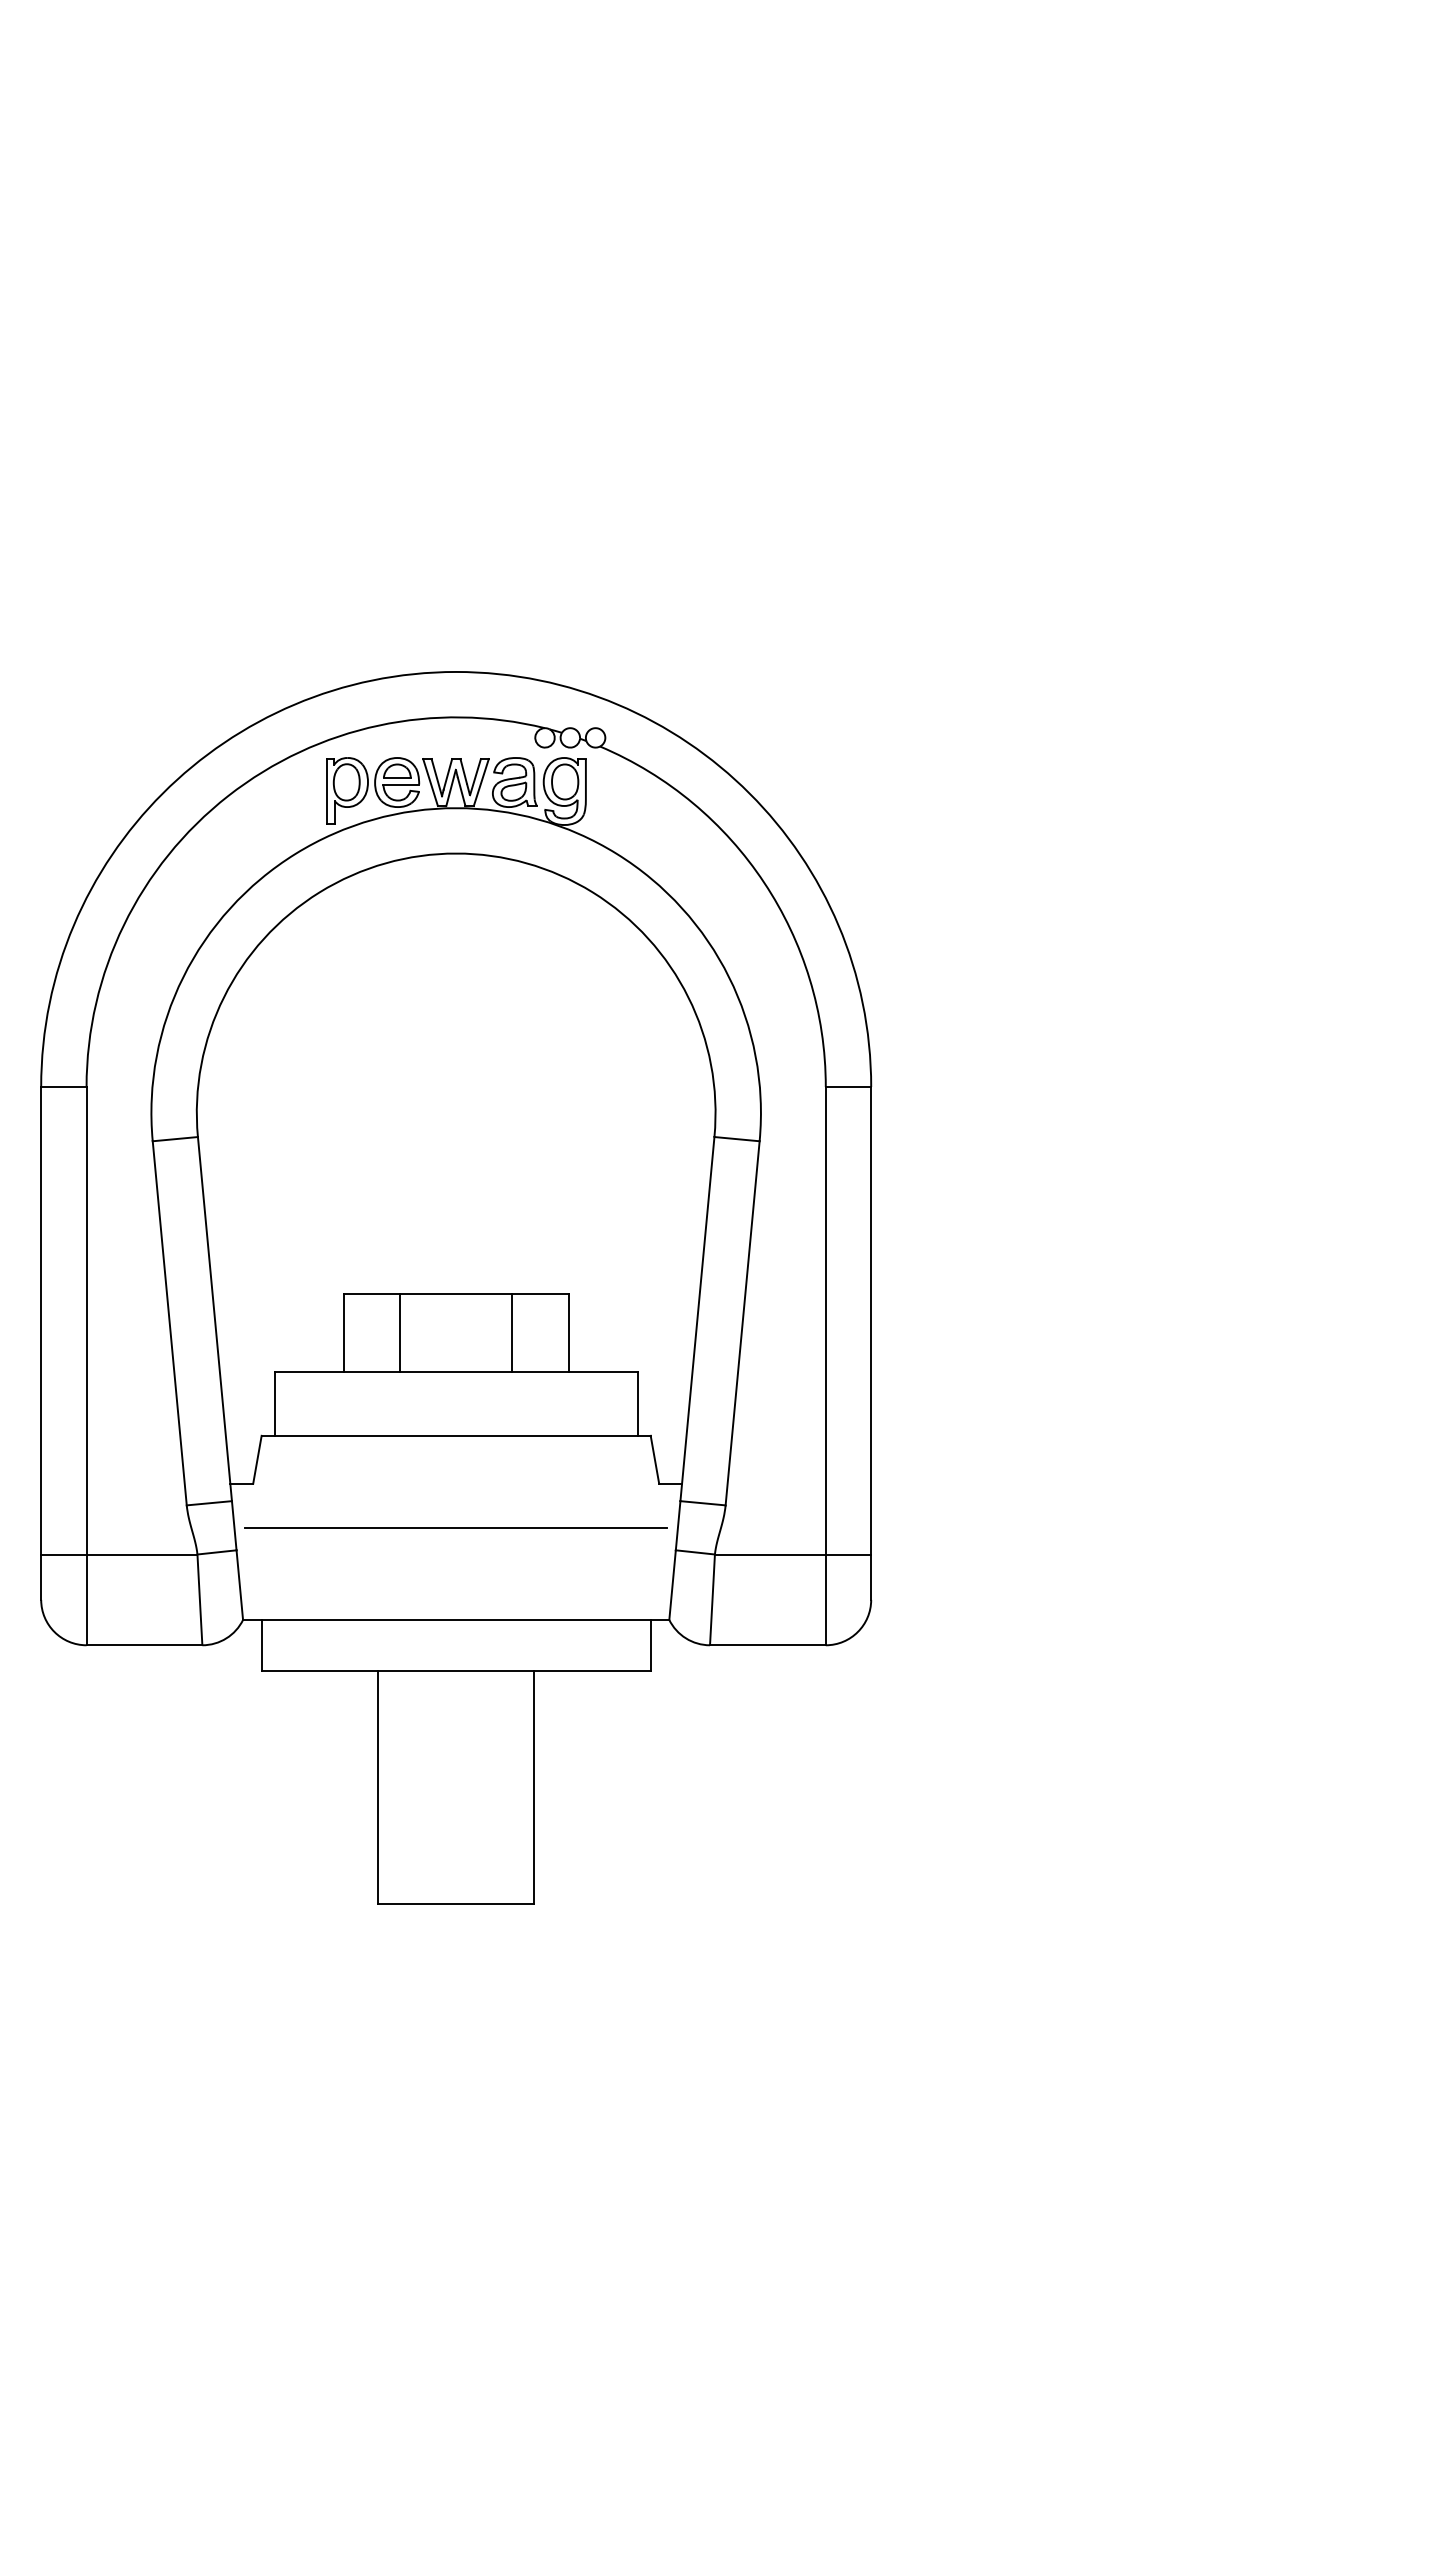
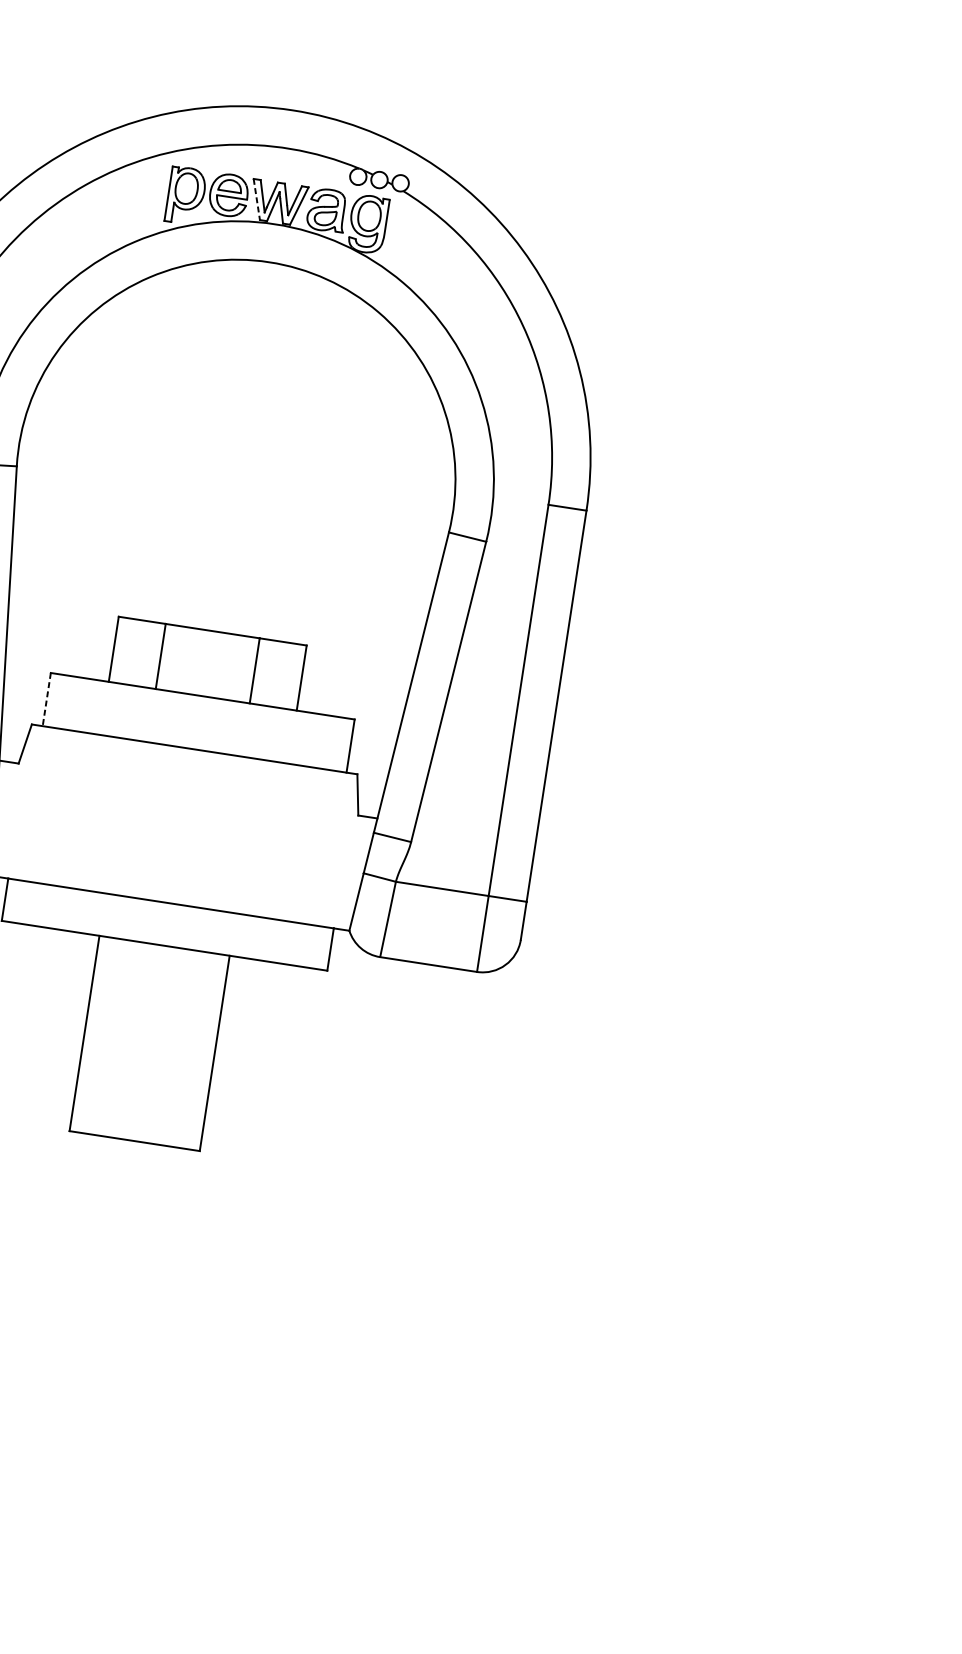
line: (430, 782) -> (256, 199), solid -> dashed
line: (274, 1404) -> (46, 699), solid -> dashed
line: (455, 1527) -> (182, 826), removed

